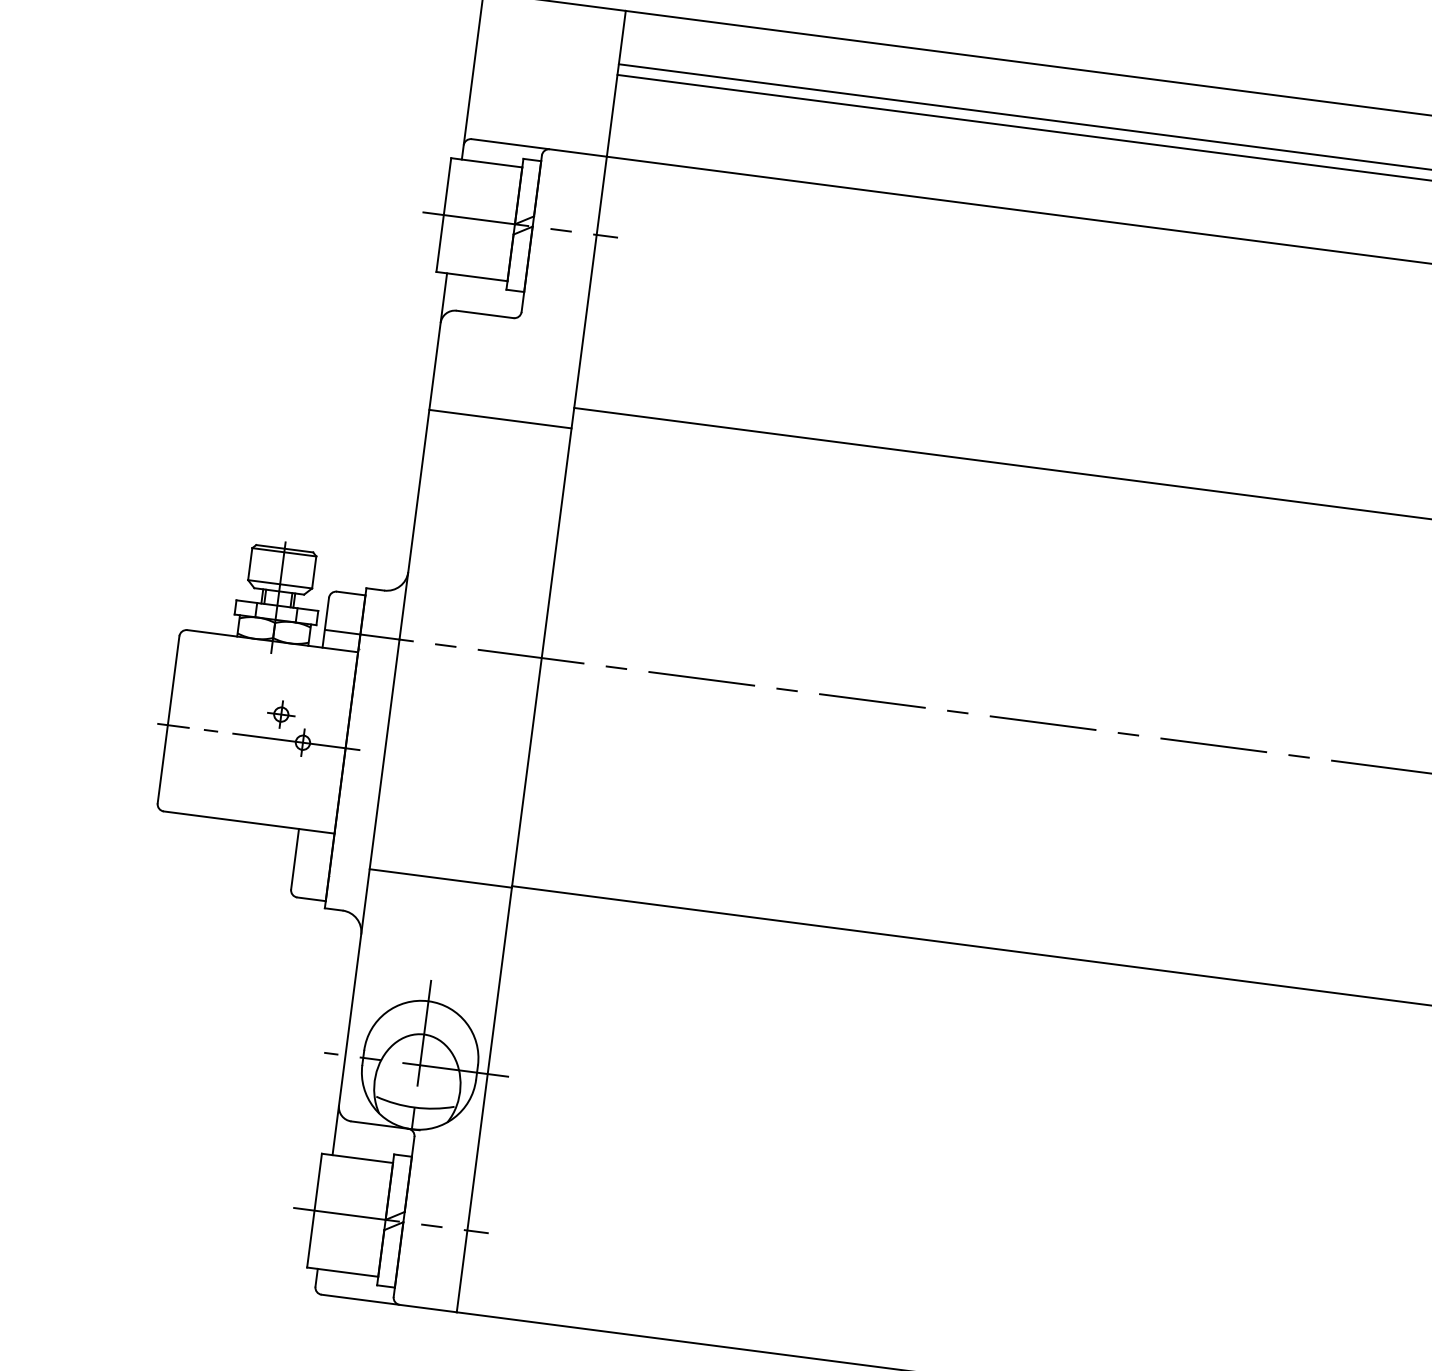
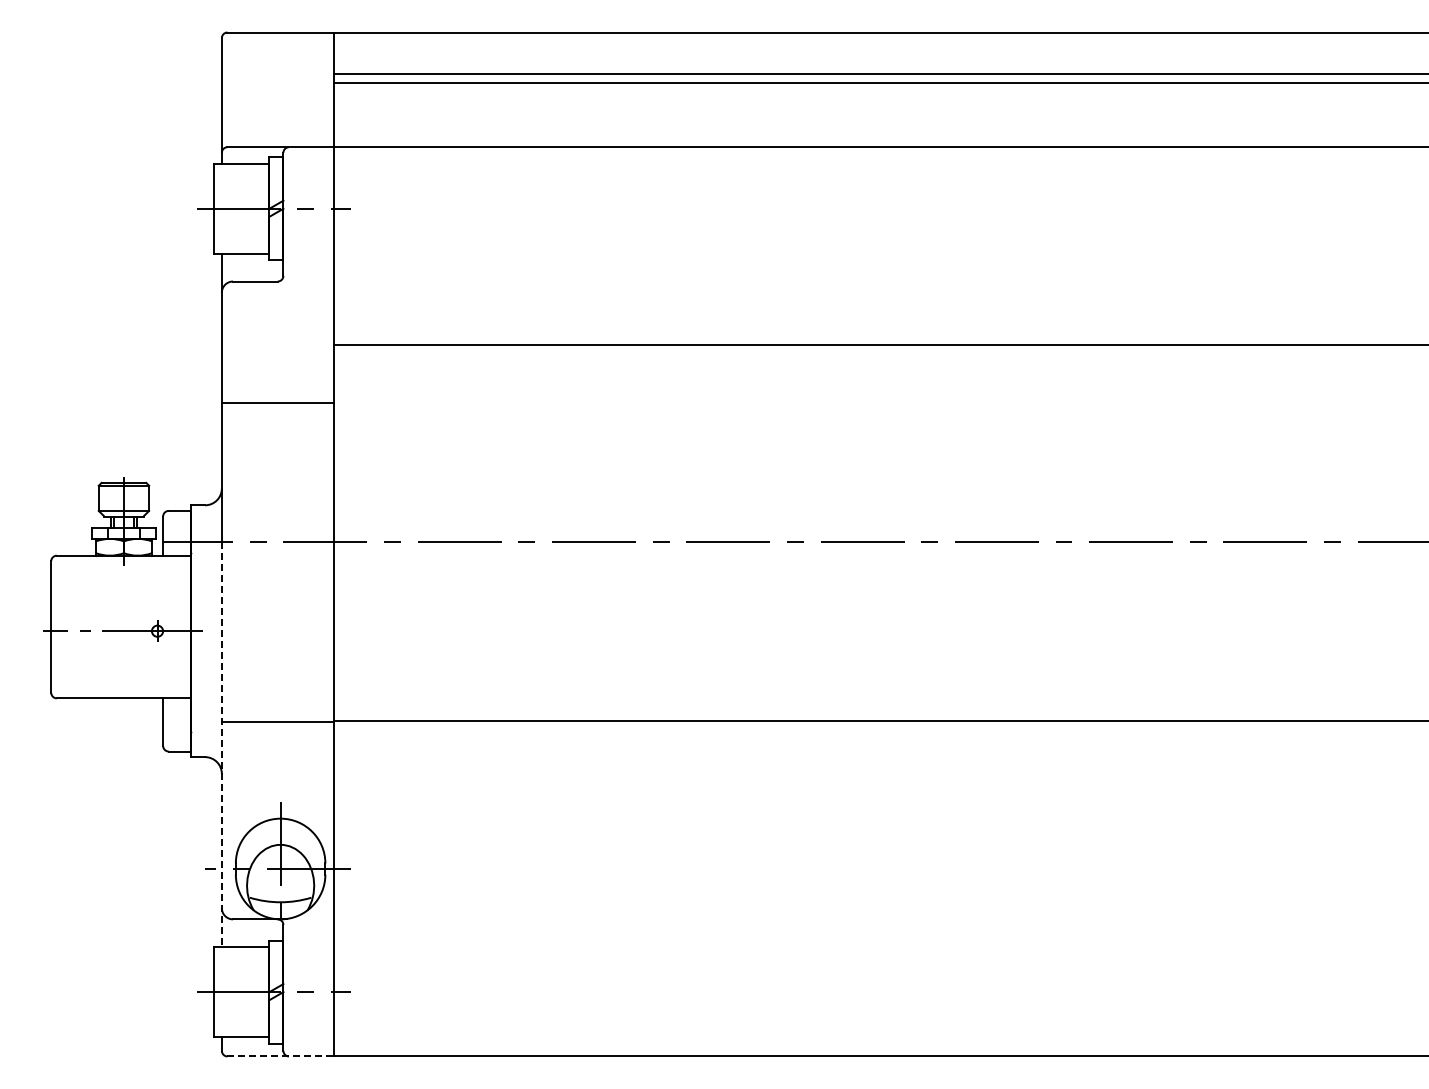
line: (500, 418) -> (277, 402), moved
part: (280, 714) -> (137, 611), removed
line: (365, 897) -> (221, 744), solid -> dashed
line: (390, 1303) -> (281, 1056), solid -> dashed

